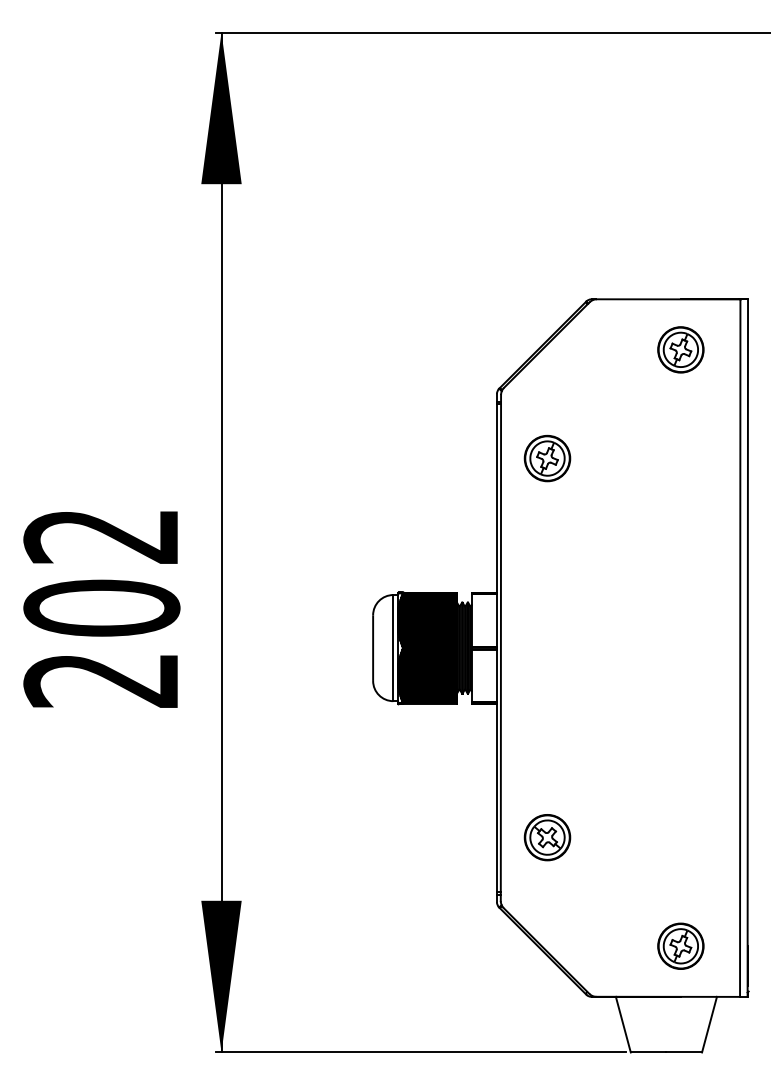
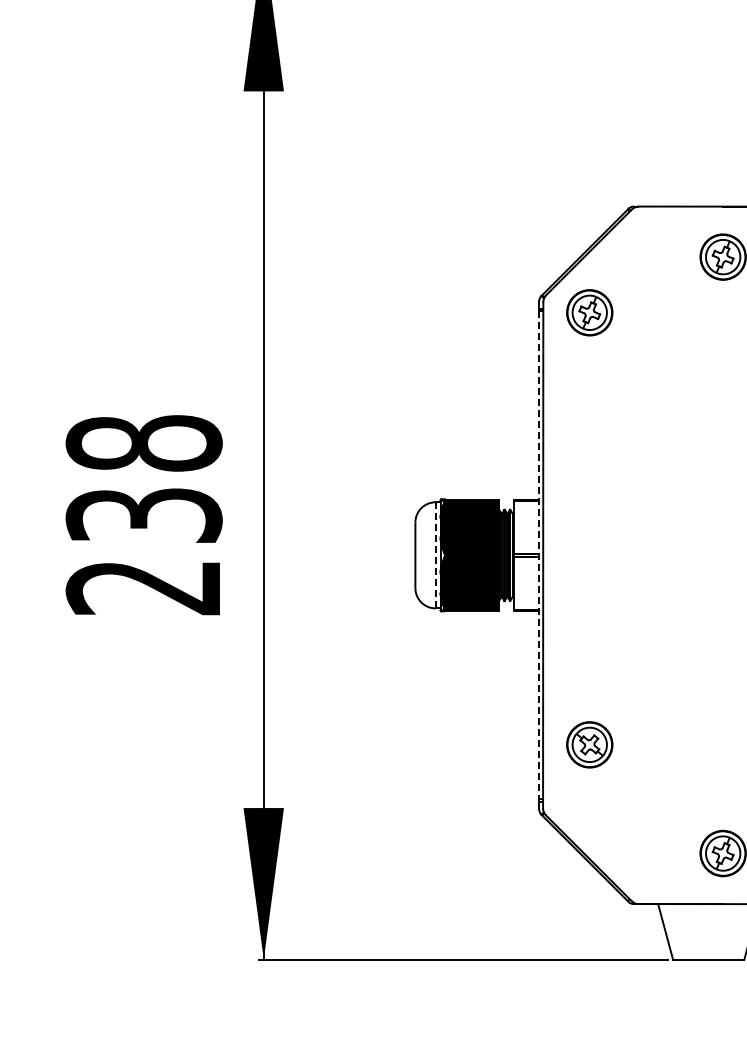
part: (547, 458) -> (589, 312), moved
text: (101, 571) -> (143, 478), 202 -> 238
line: (393, 647) -> (435, 554), solid -> dashed
line: (496, 648) -> (538, 555), solid -> dashed

